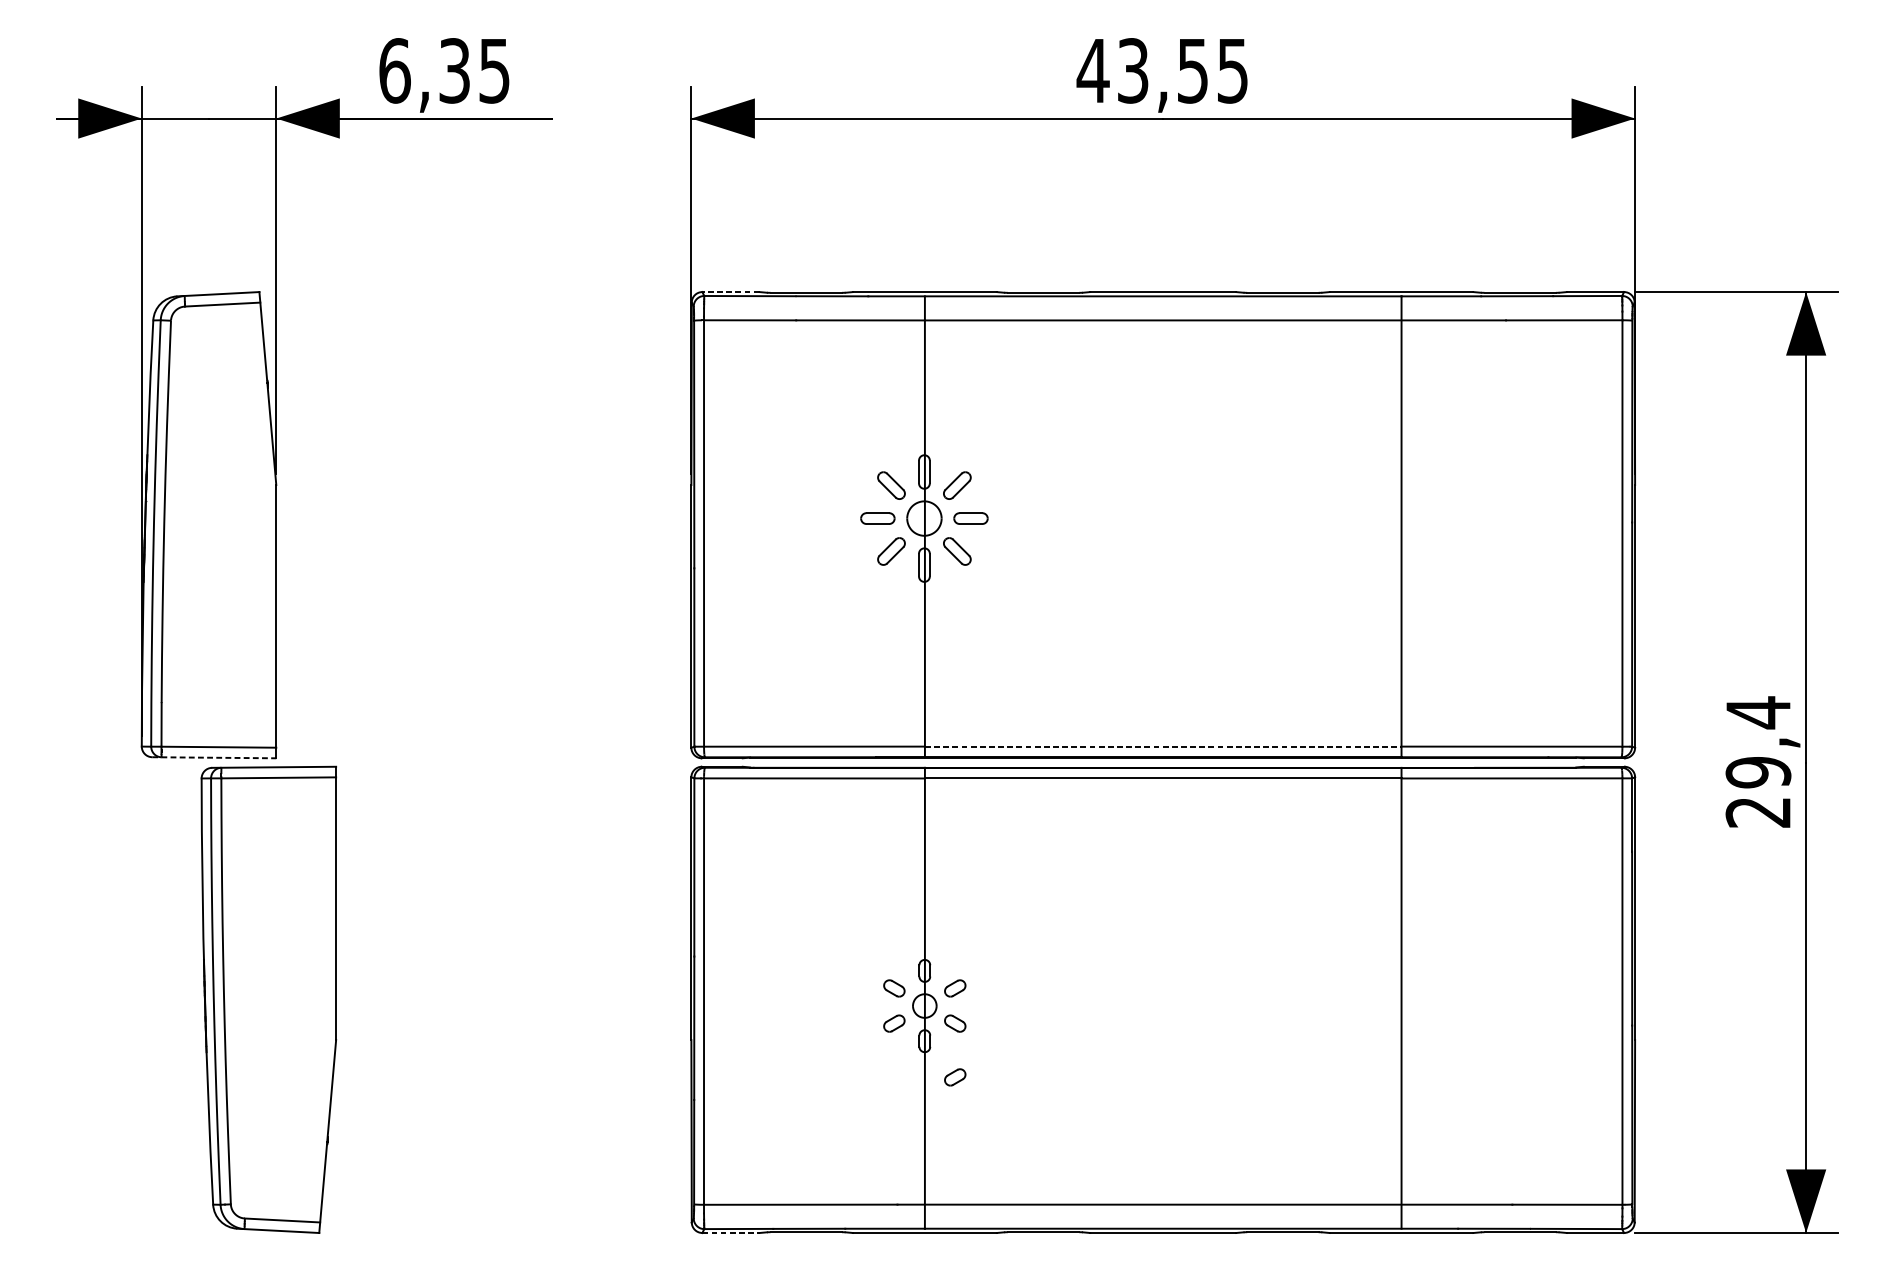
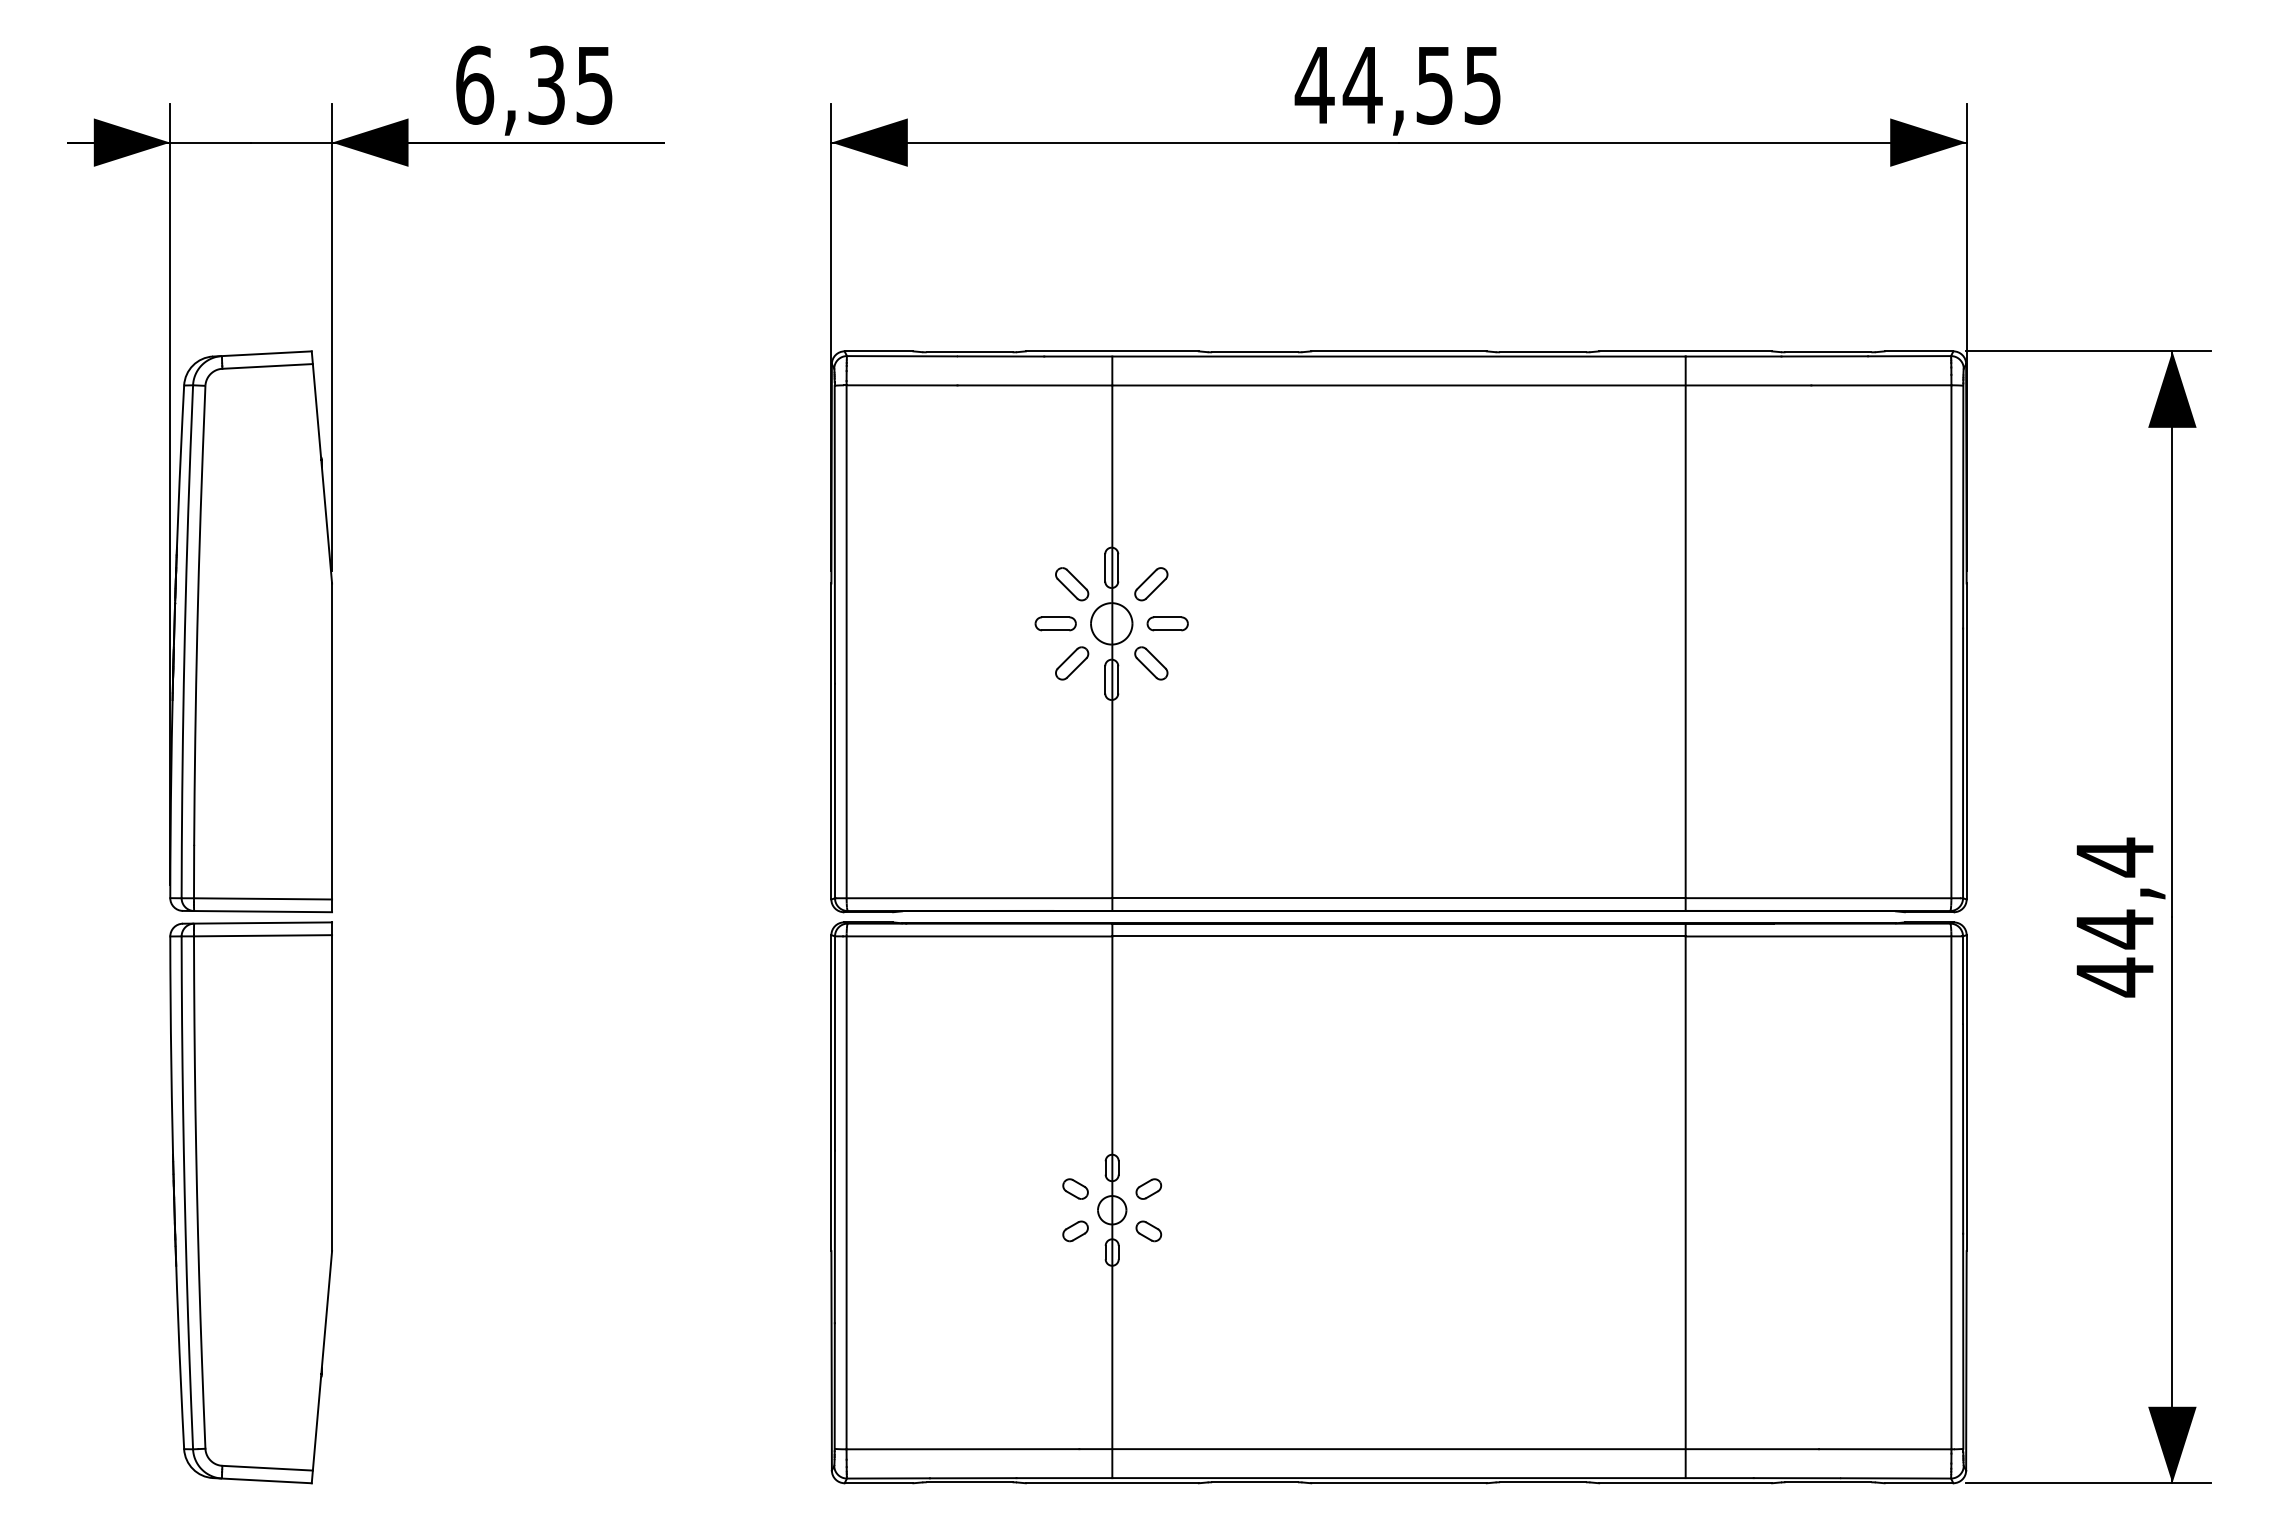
text: (1132, 70) -> (1362, 84), 43,55 -> 44,55
line: (730, 292) -> (878, 351), dashed -> solid
line: (1163, 746) -> (1399, 898), dashed -> solid
line: (214, 757) -> (257, 911), dashed -> solid
text: (1758, 792) -> (2114, 953), 29,4 -> 44,4
part: (268, 999) -> (250, 1202), moved
part: (954, 1076) -> (1148, 1295), removed
line: (731, 1233) -> (879, 1483), dashed -> solid

